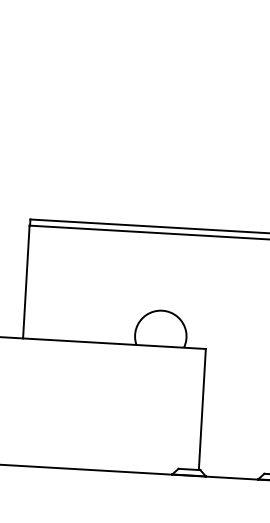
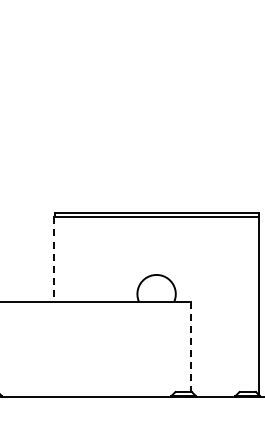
line: (26, 282) -> (54, 259), solid -> dashed
line: (202, 410) -> (190, 347), solid -> dashed

